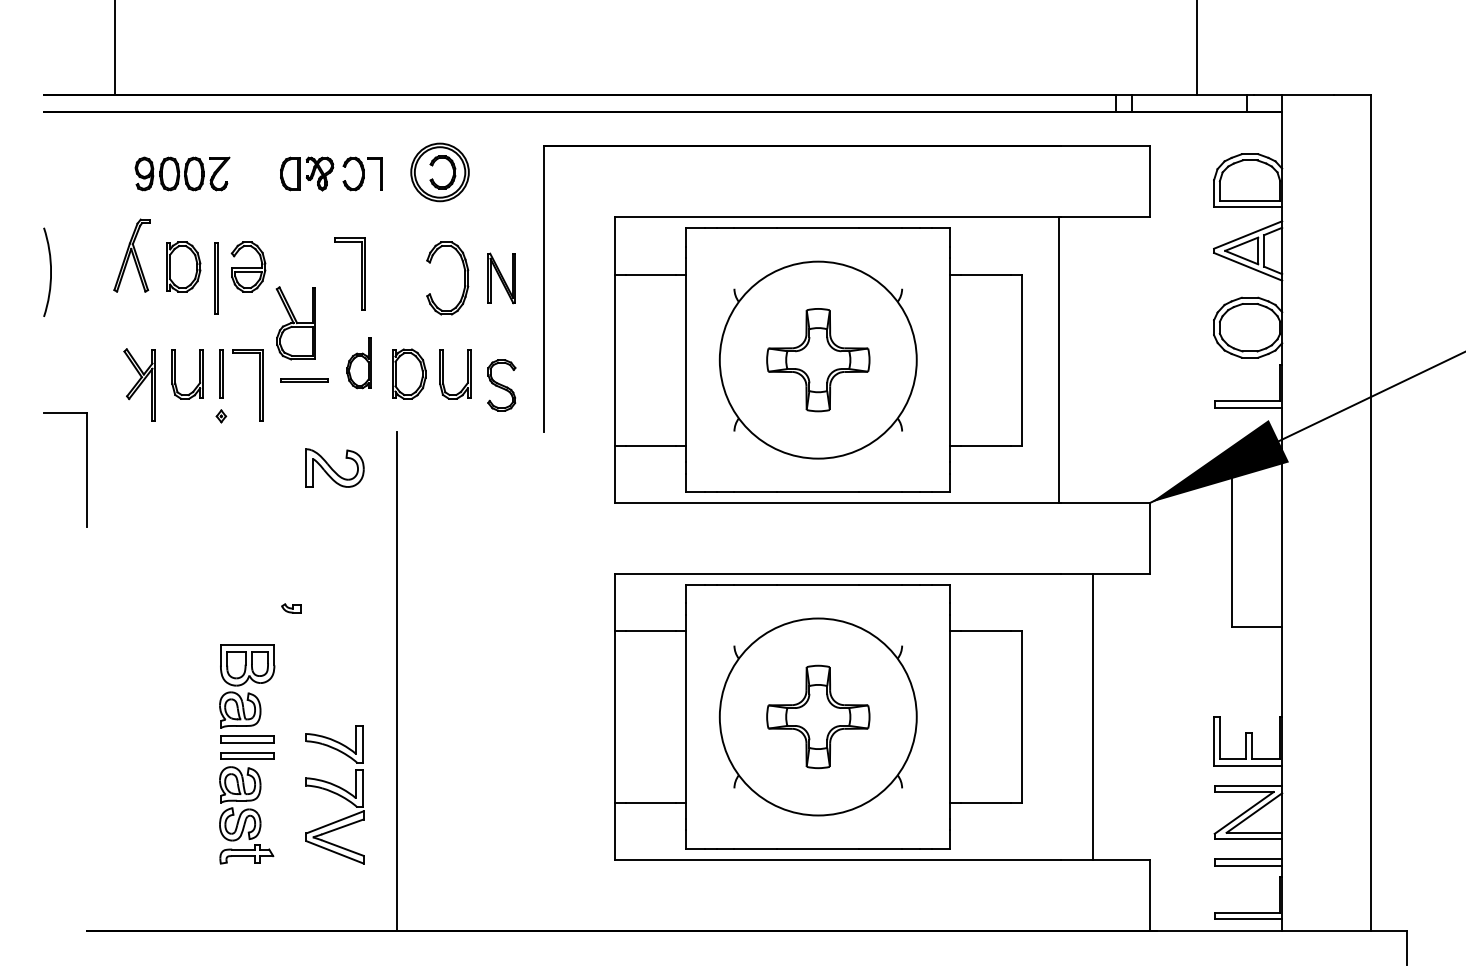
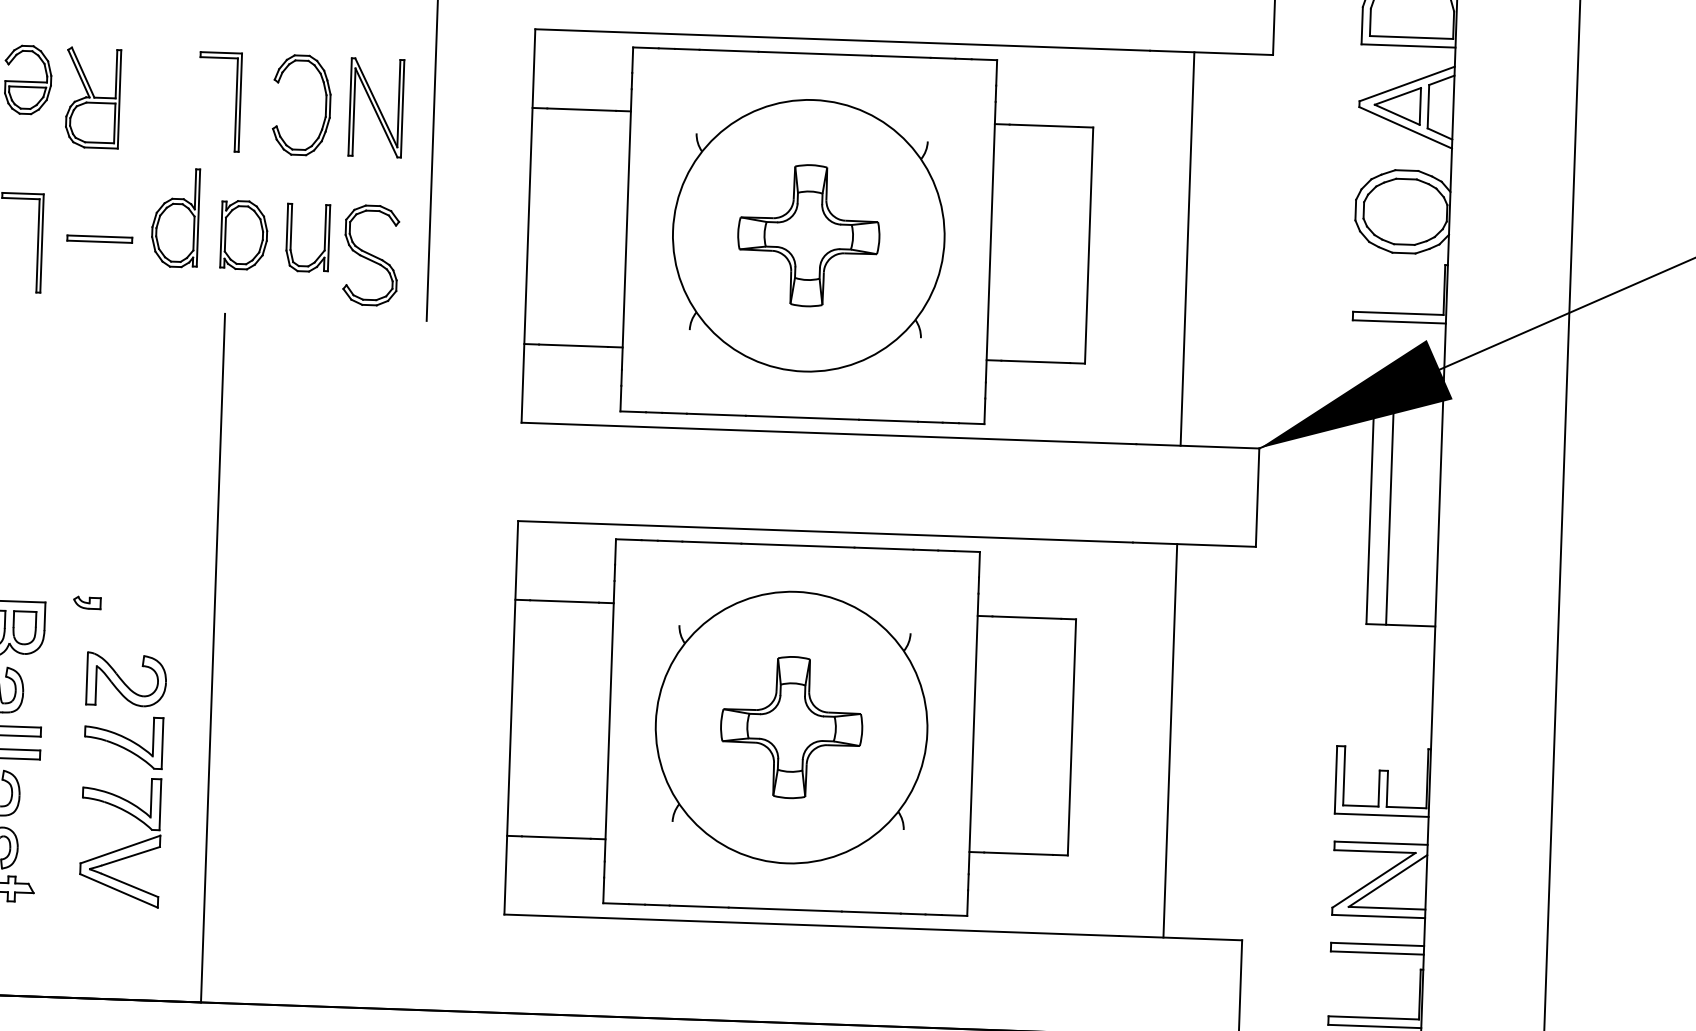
part: (361, 273) -> (235, 101), moved
part: (501, 278) -> (376, 107), size x1.43
part: (295, 323) -> (92, 98), moved
line: (1059, 359) -> (1188, 248), moved
part: (358, 363) -> (174, 218), size x1.43
part: (501, 385) -> (370, 255), size x1.43
part: (334, 467) -> (125, 678), moved
line: (1246, 538) -> (1390, 502), added
part: (291, 608) -> (86, 602), moved

